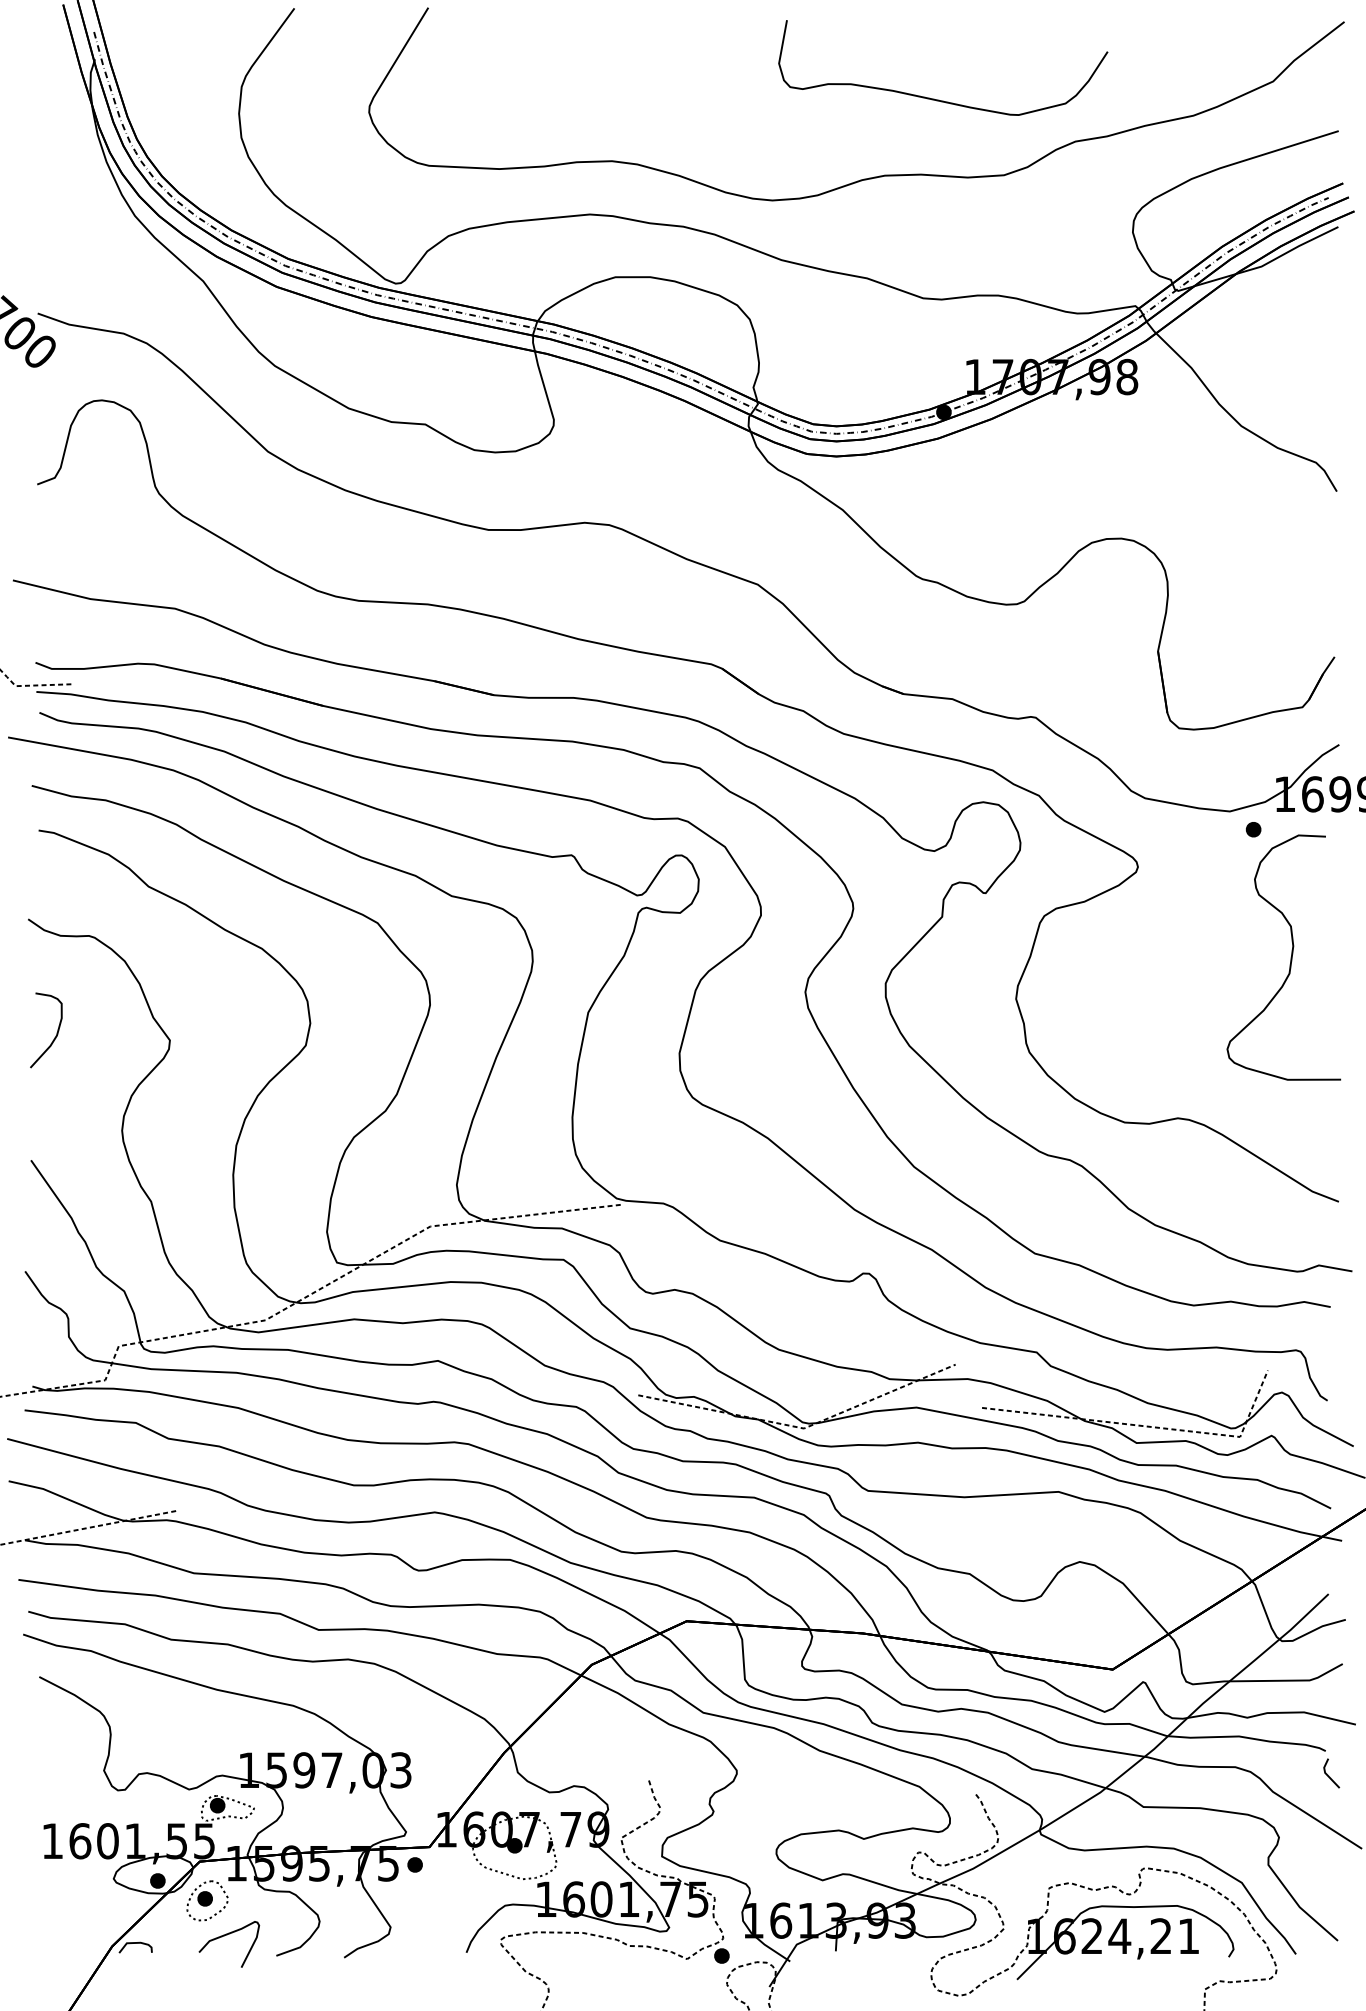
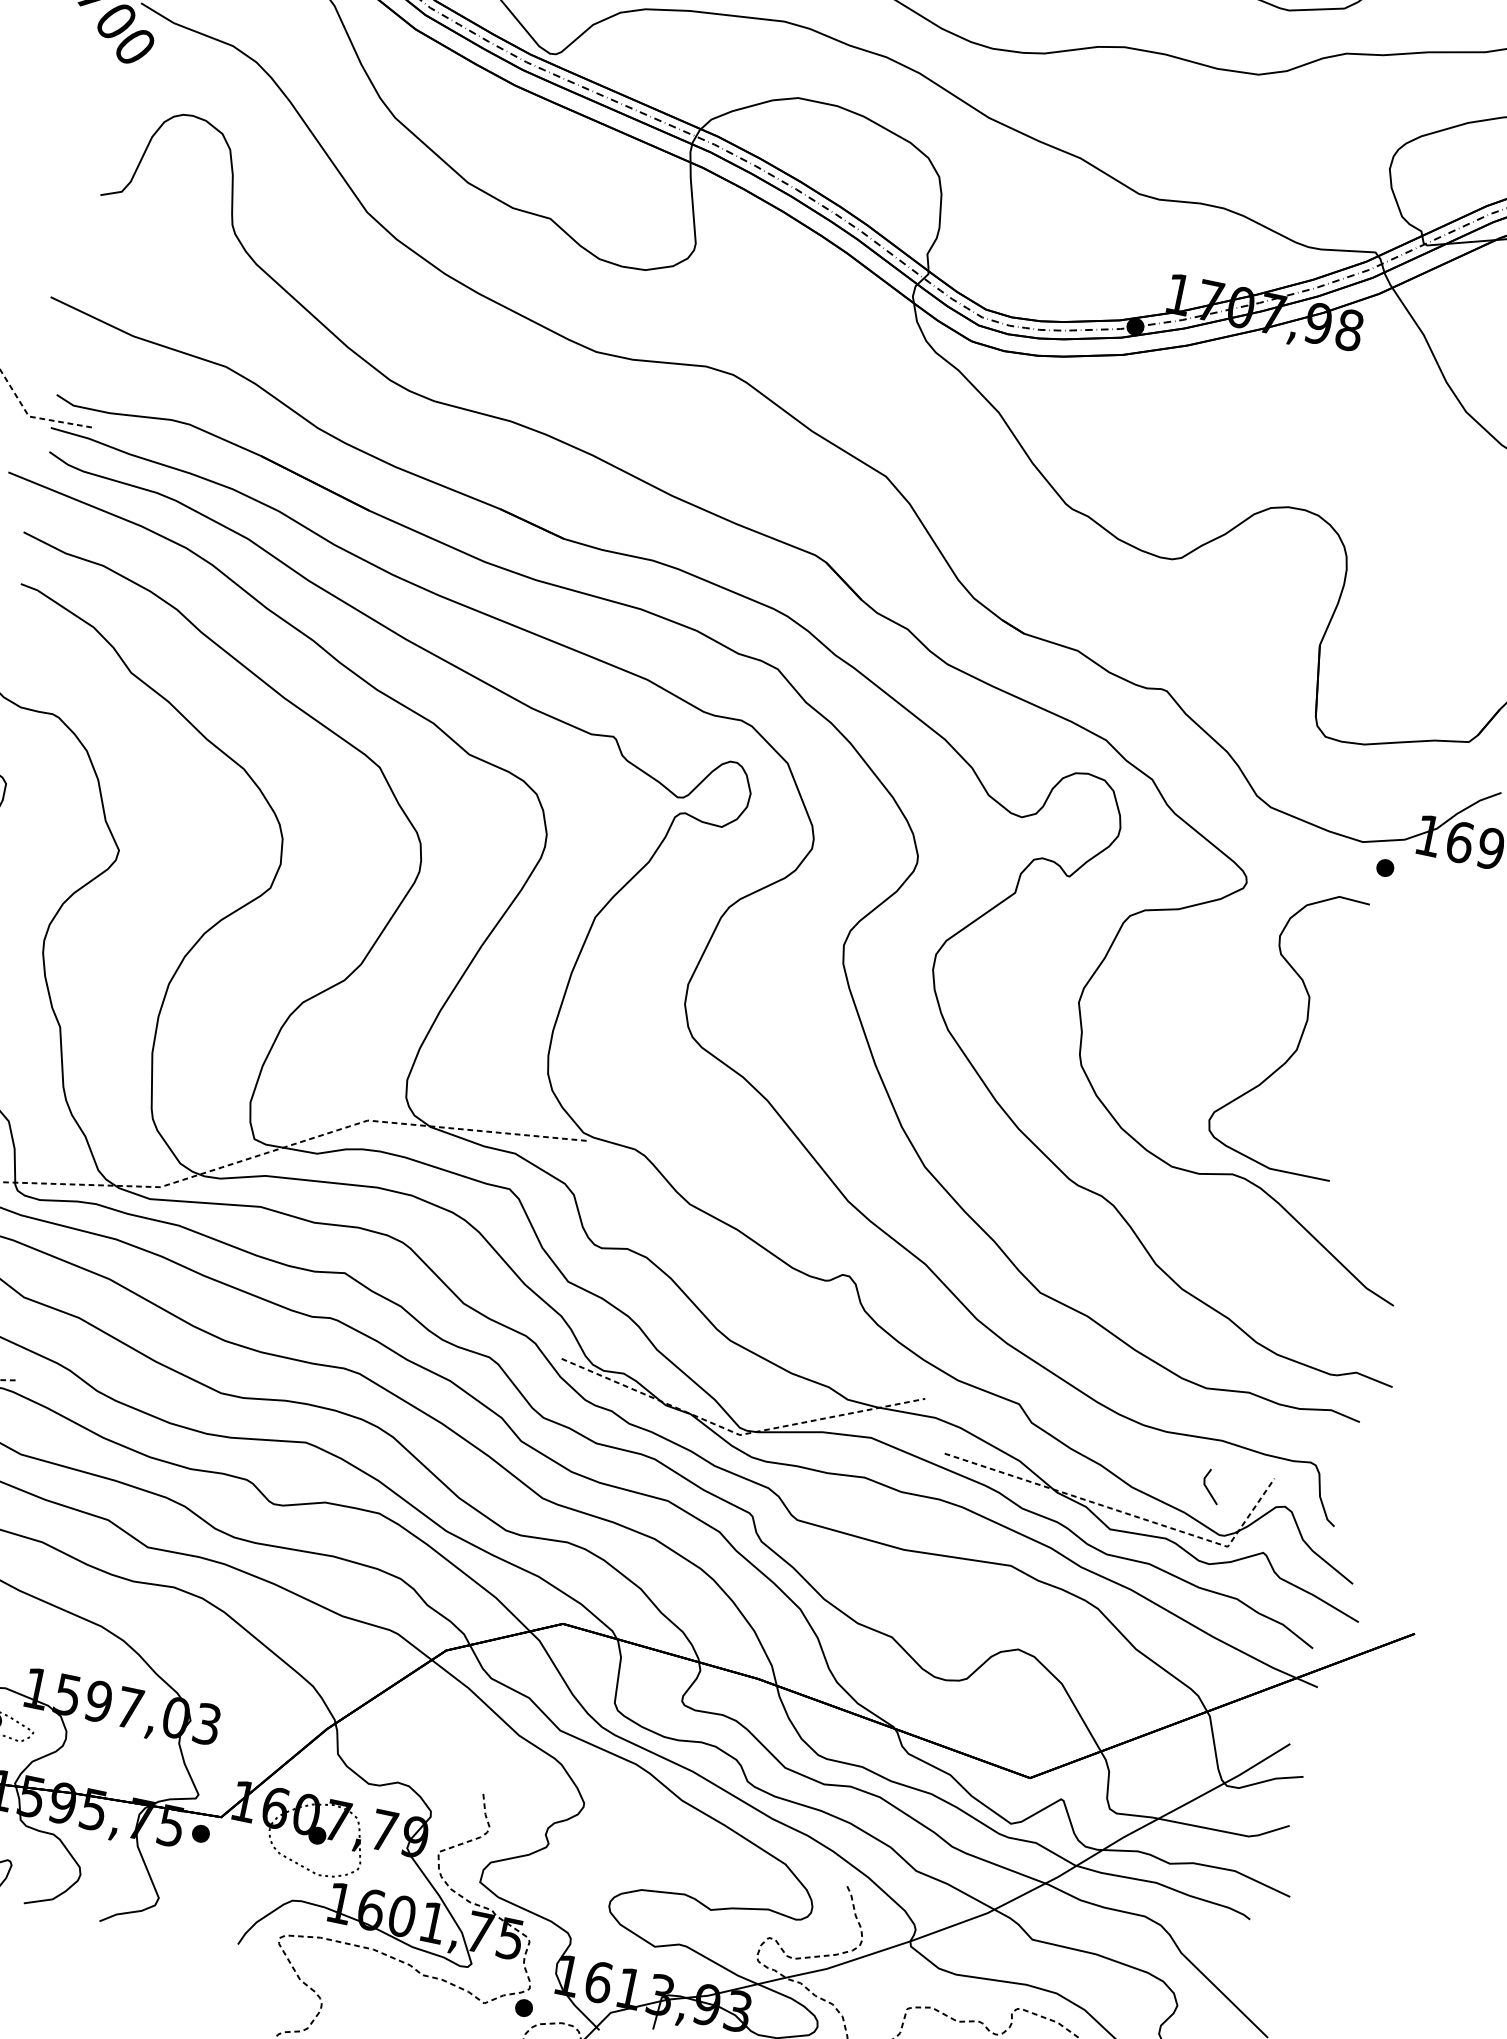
curve: (1290, 957) -> (1301, 1032), moved
line: (1328, 1774) -> (1207, 1487), moved

